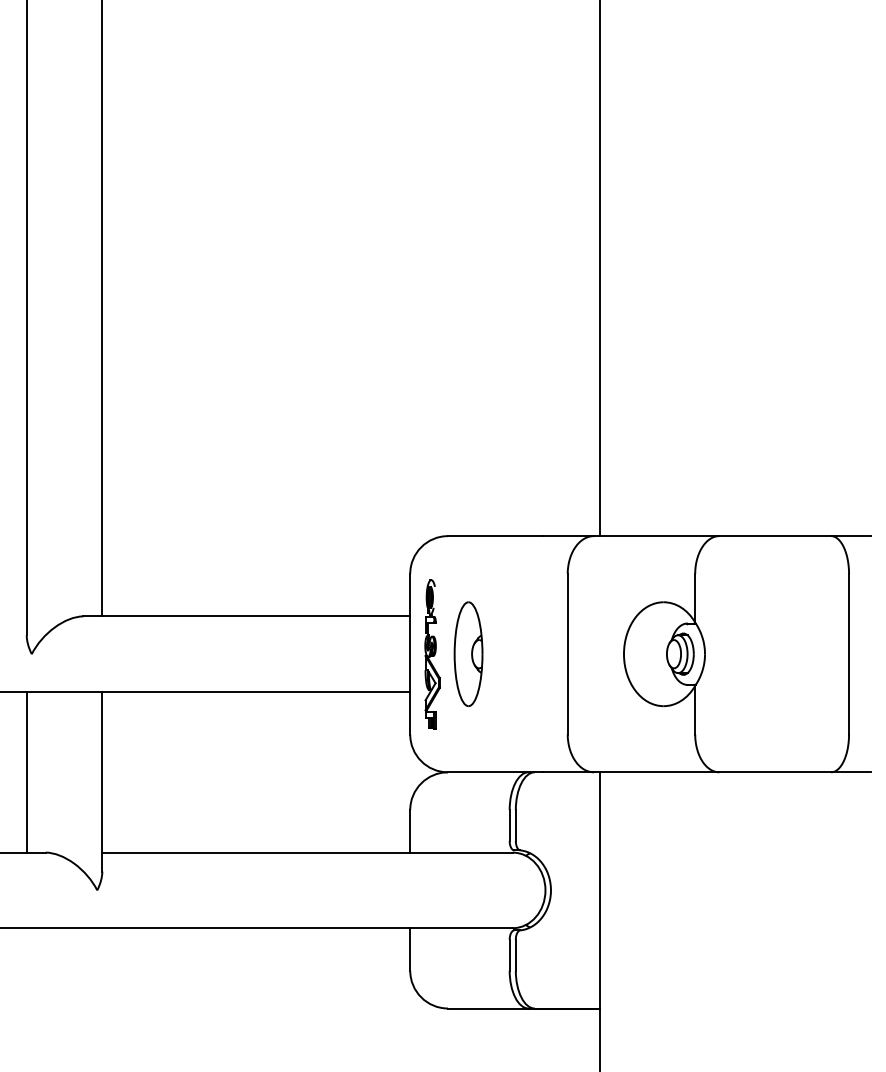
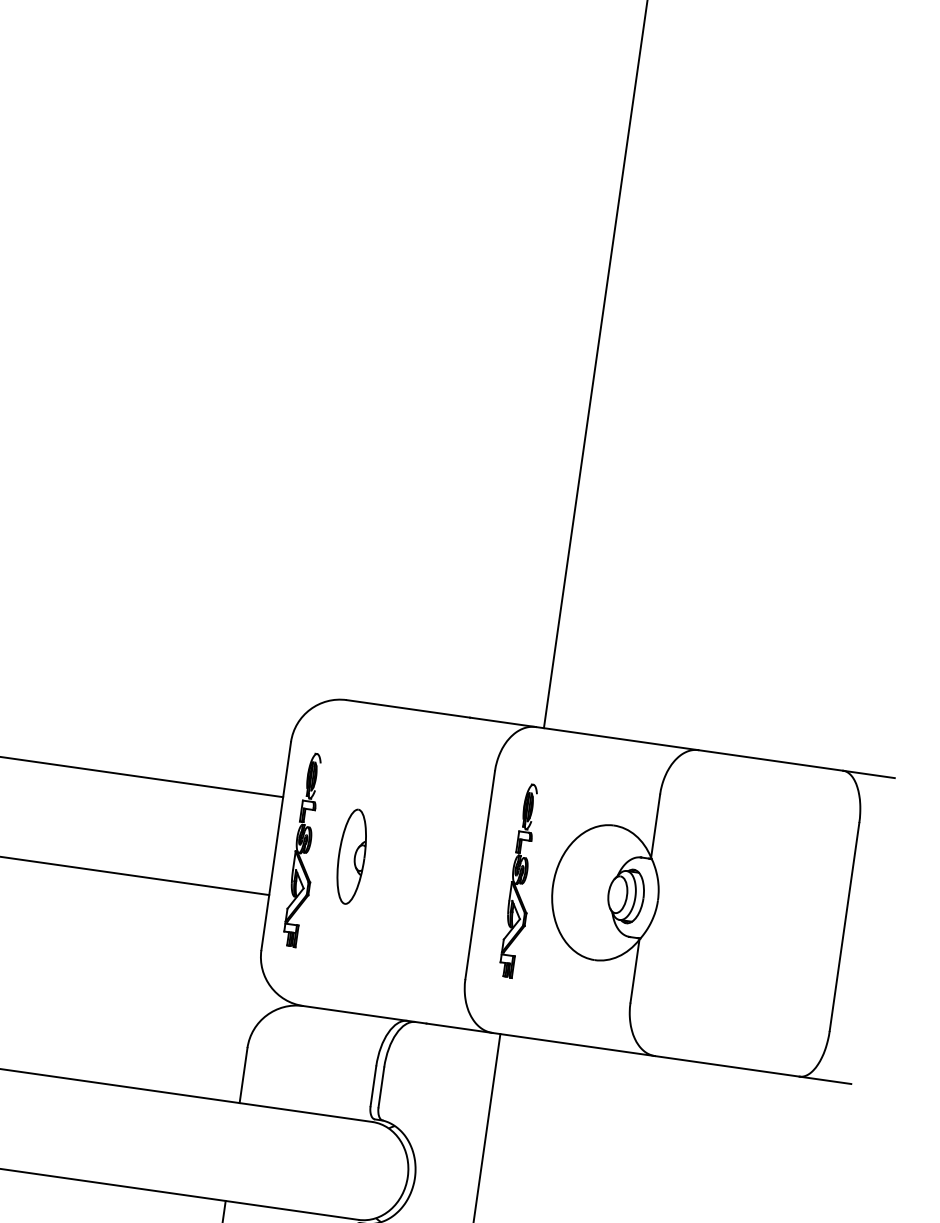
part: (468, 653) -> (351, 855), size x0.7
part: (599, 654) -> (521, 881), added

